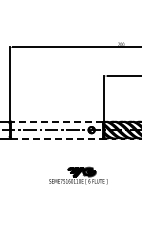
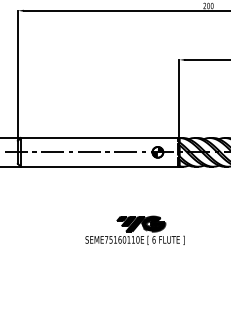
line: (57, 121) -> (99, 137), dashed -> solid
line: (57, 138) -> (99, 166), dashed -> solid

